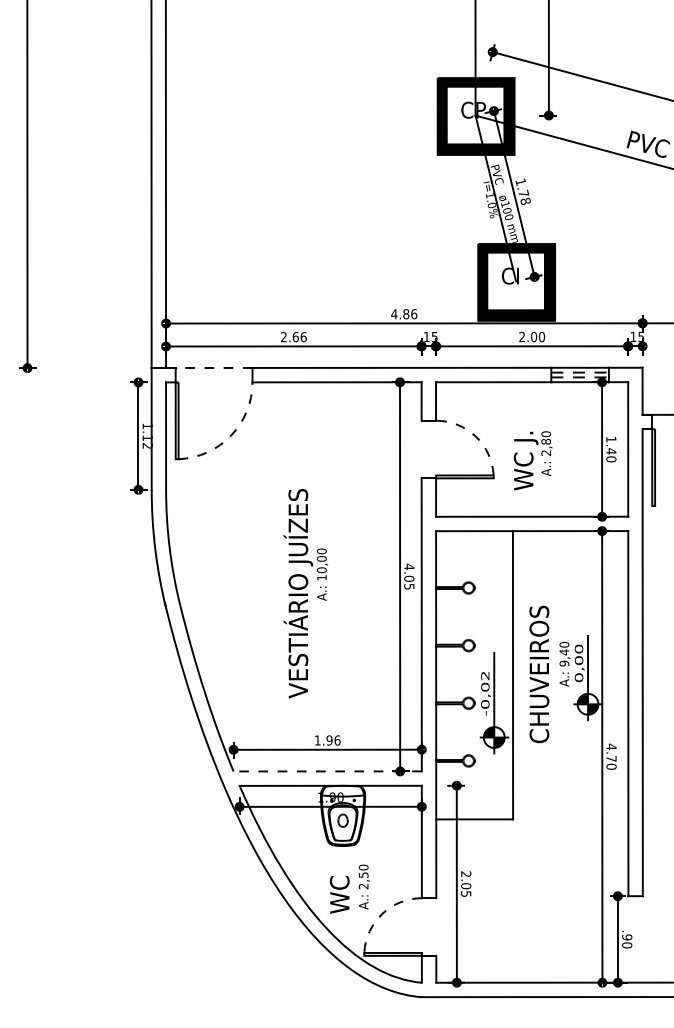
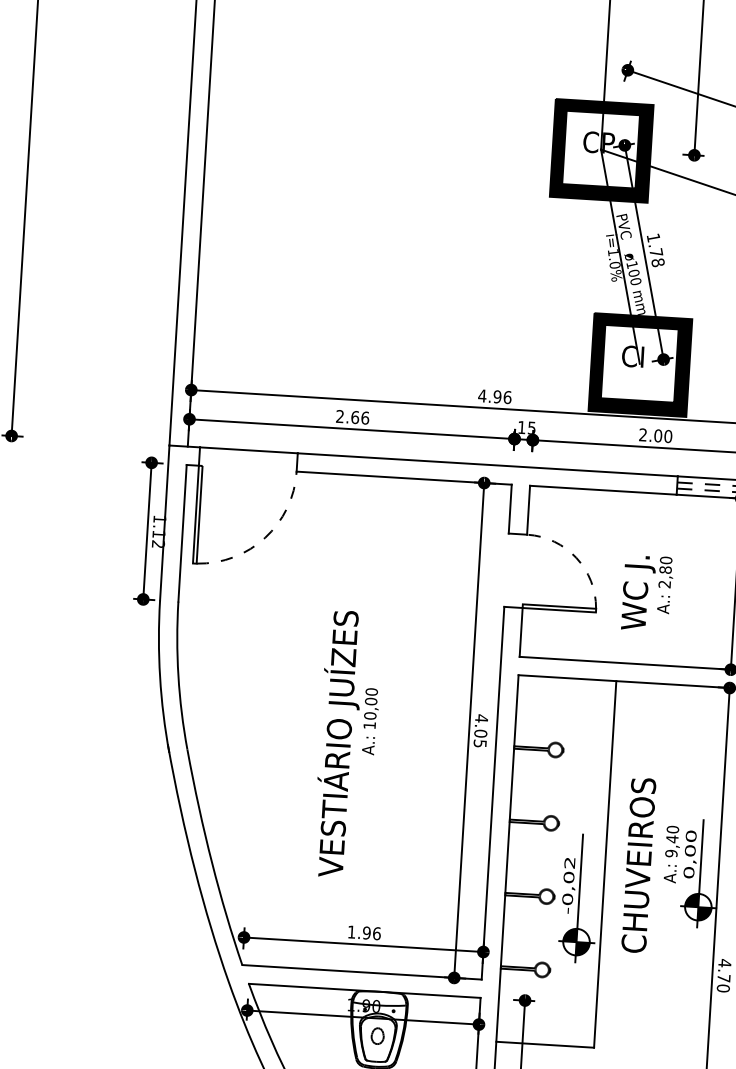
text: (406, 314) -> (497, 397), 4.86 -> 4.96
line: (213, 367) -> (248, 449), dashed -> solid
line: (327, 771) -> (361, 972), dashed -> solid

